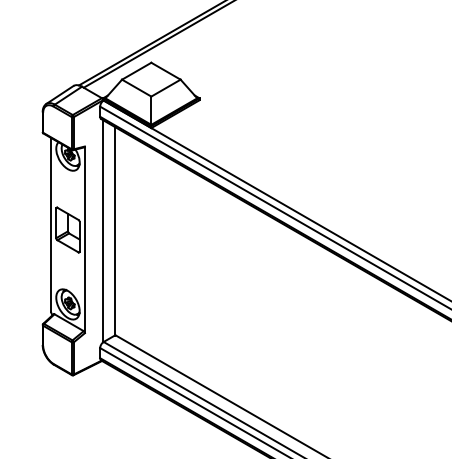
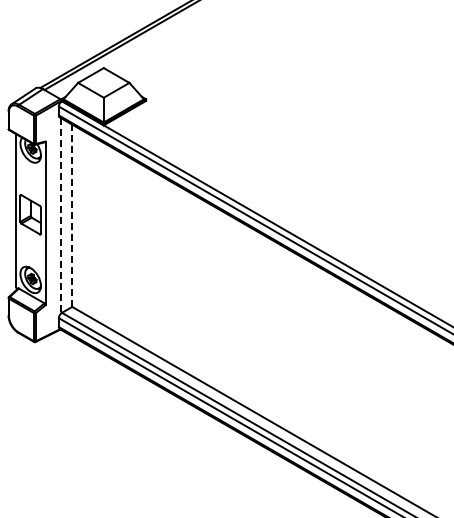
line: (114, 230) -> (71, 215), solid -> dashed
line: (103, 232) -> (61, 216), solid -> dashed

